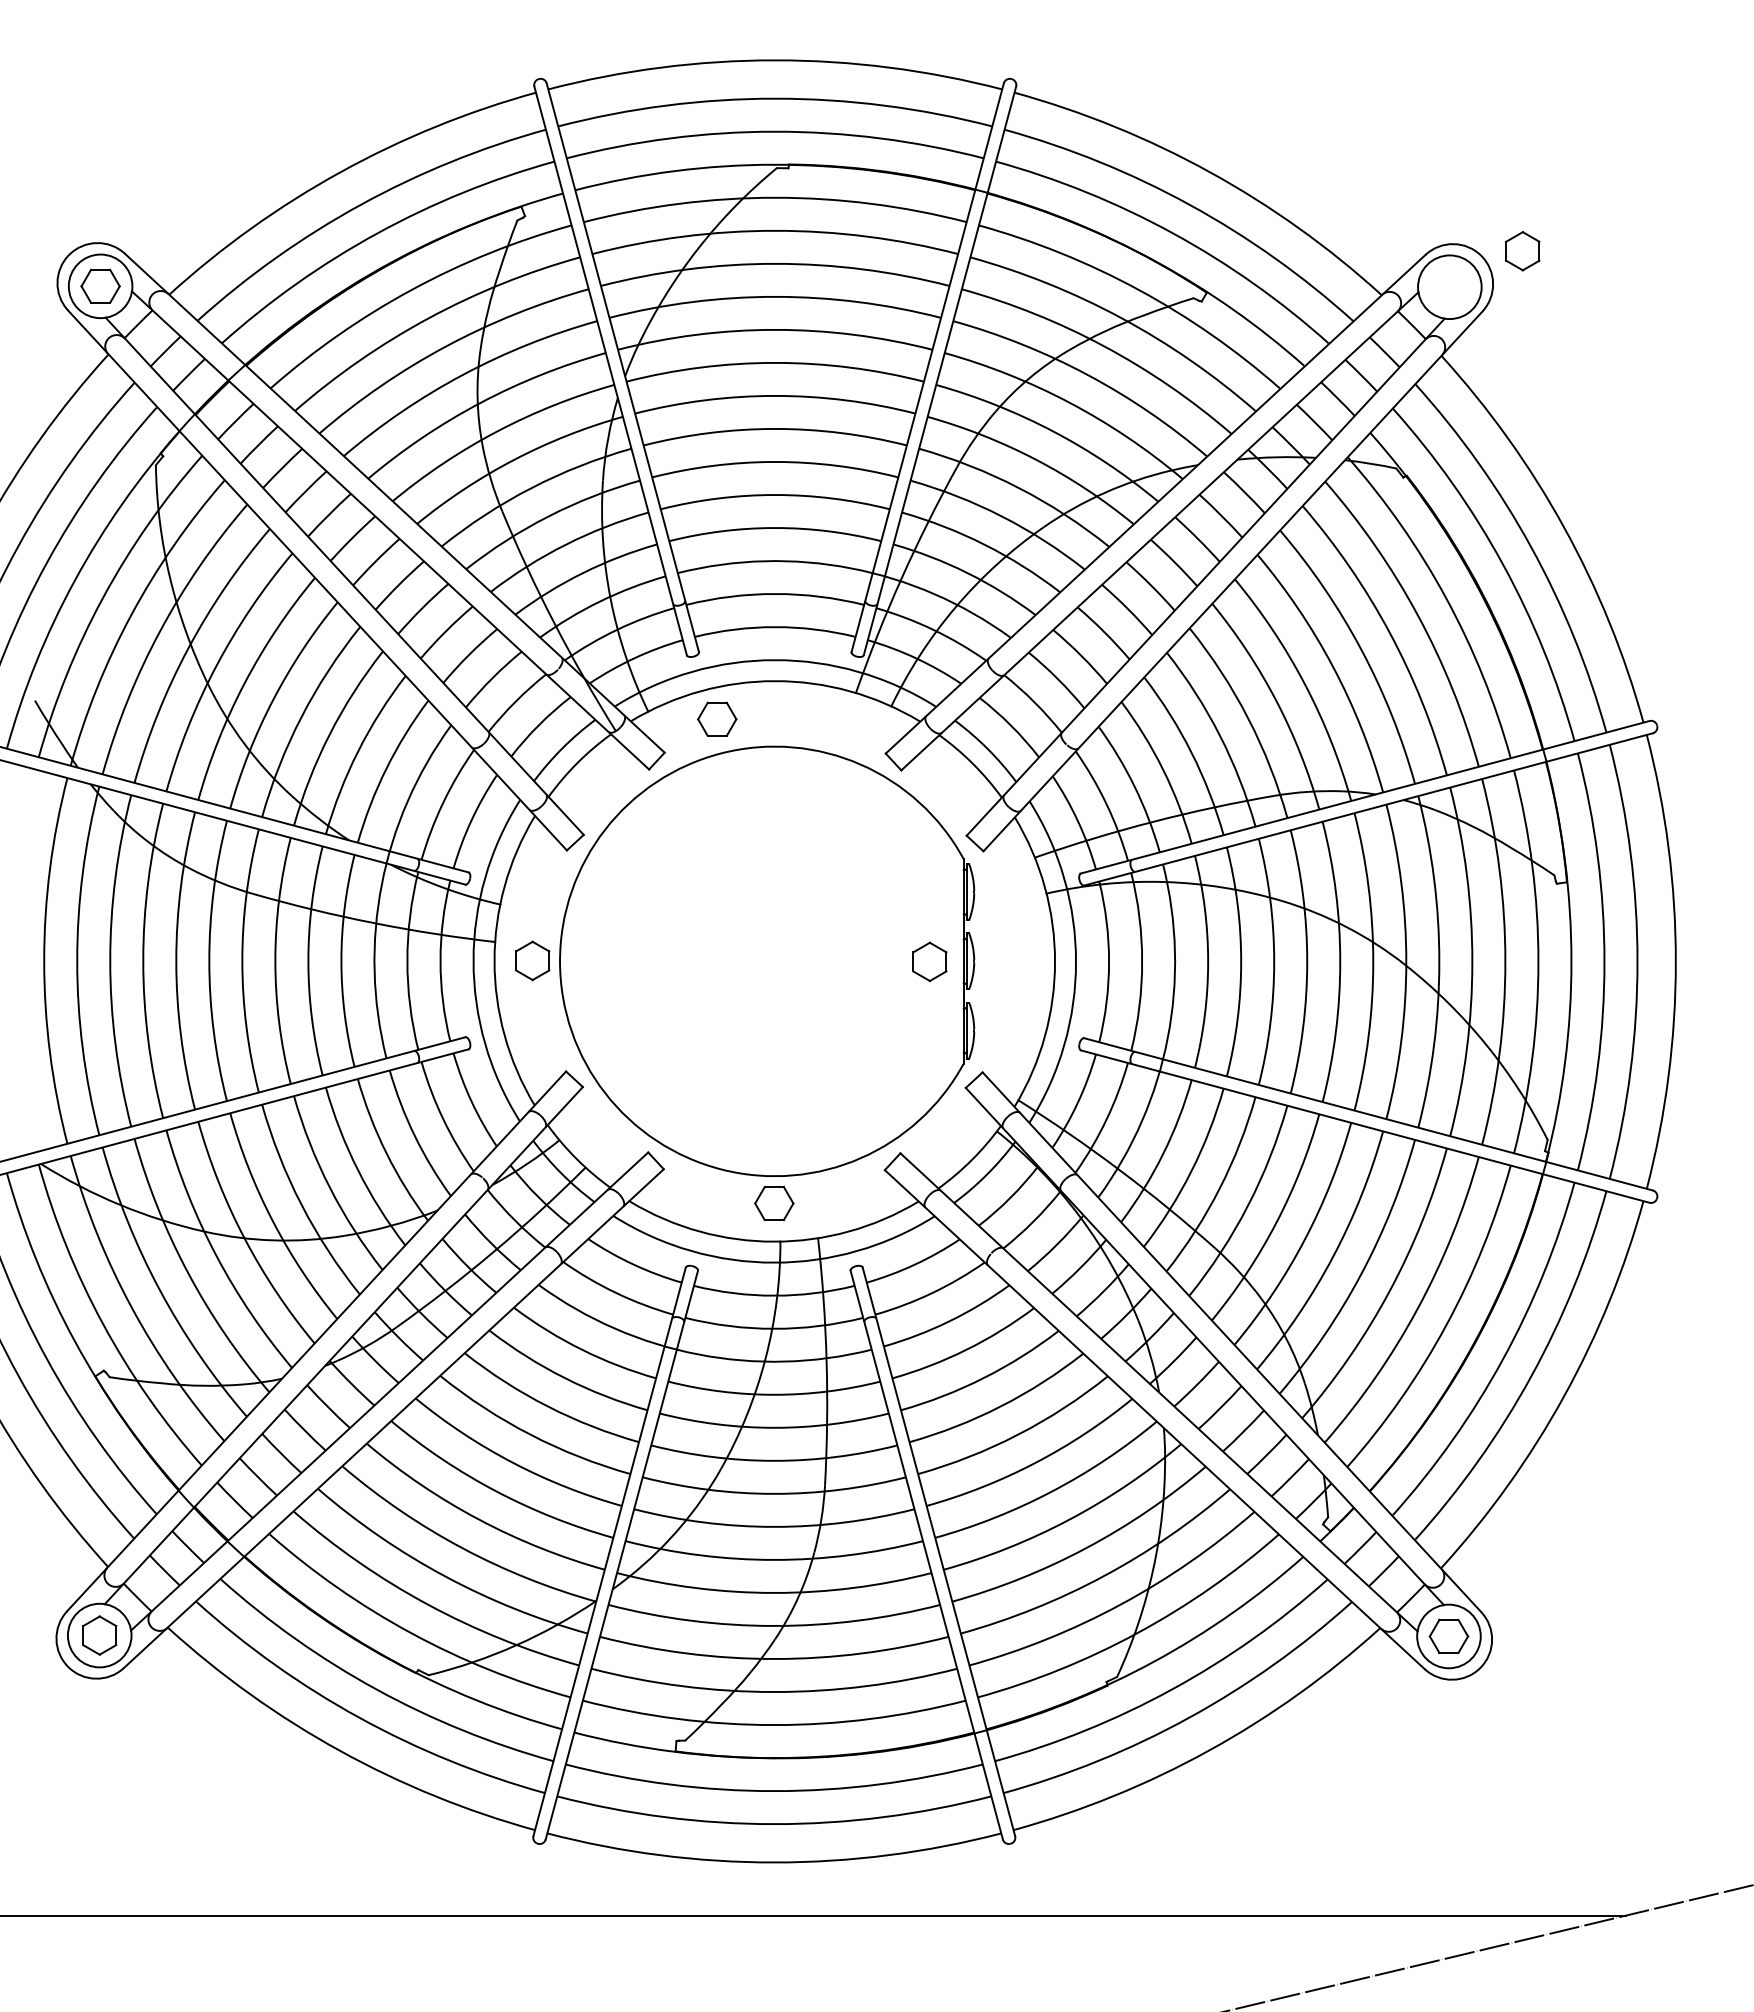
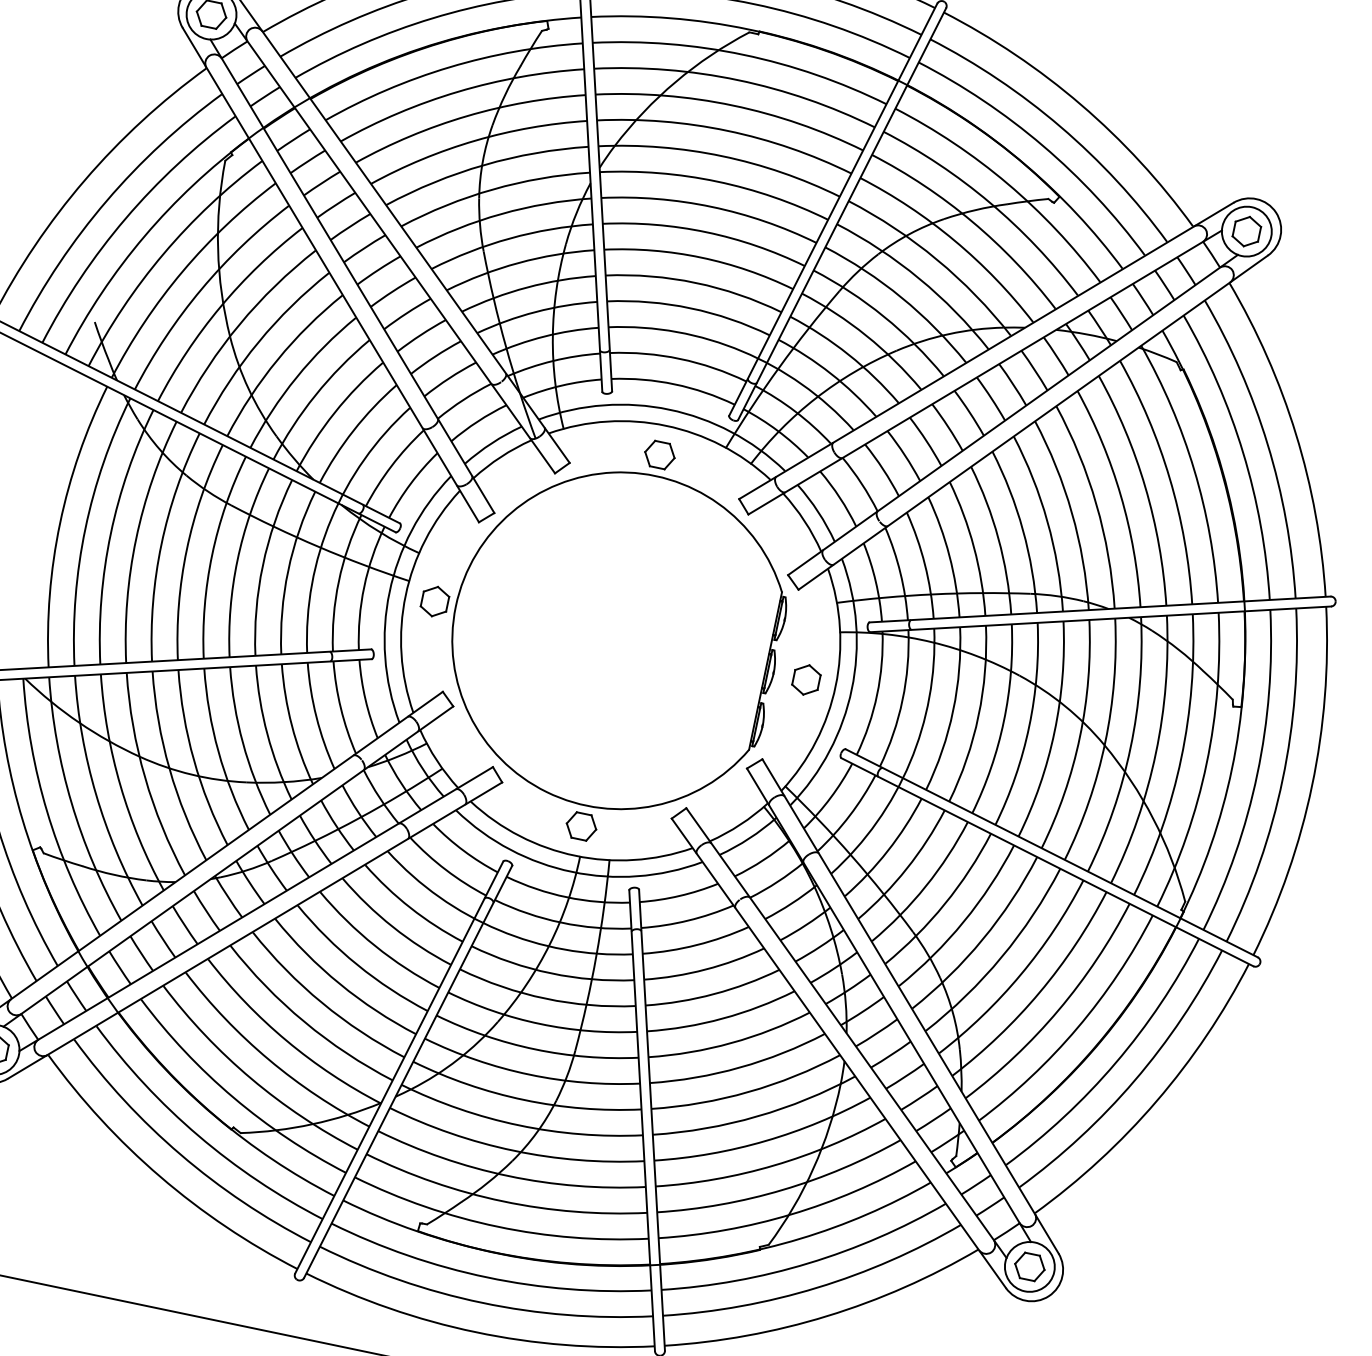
part: (1522, 251) -> (1246, 231), moved
part: (717, 718) -> (660, 454), moved
part: (929, 961) -> (806, 679), moved

